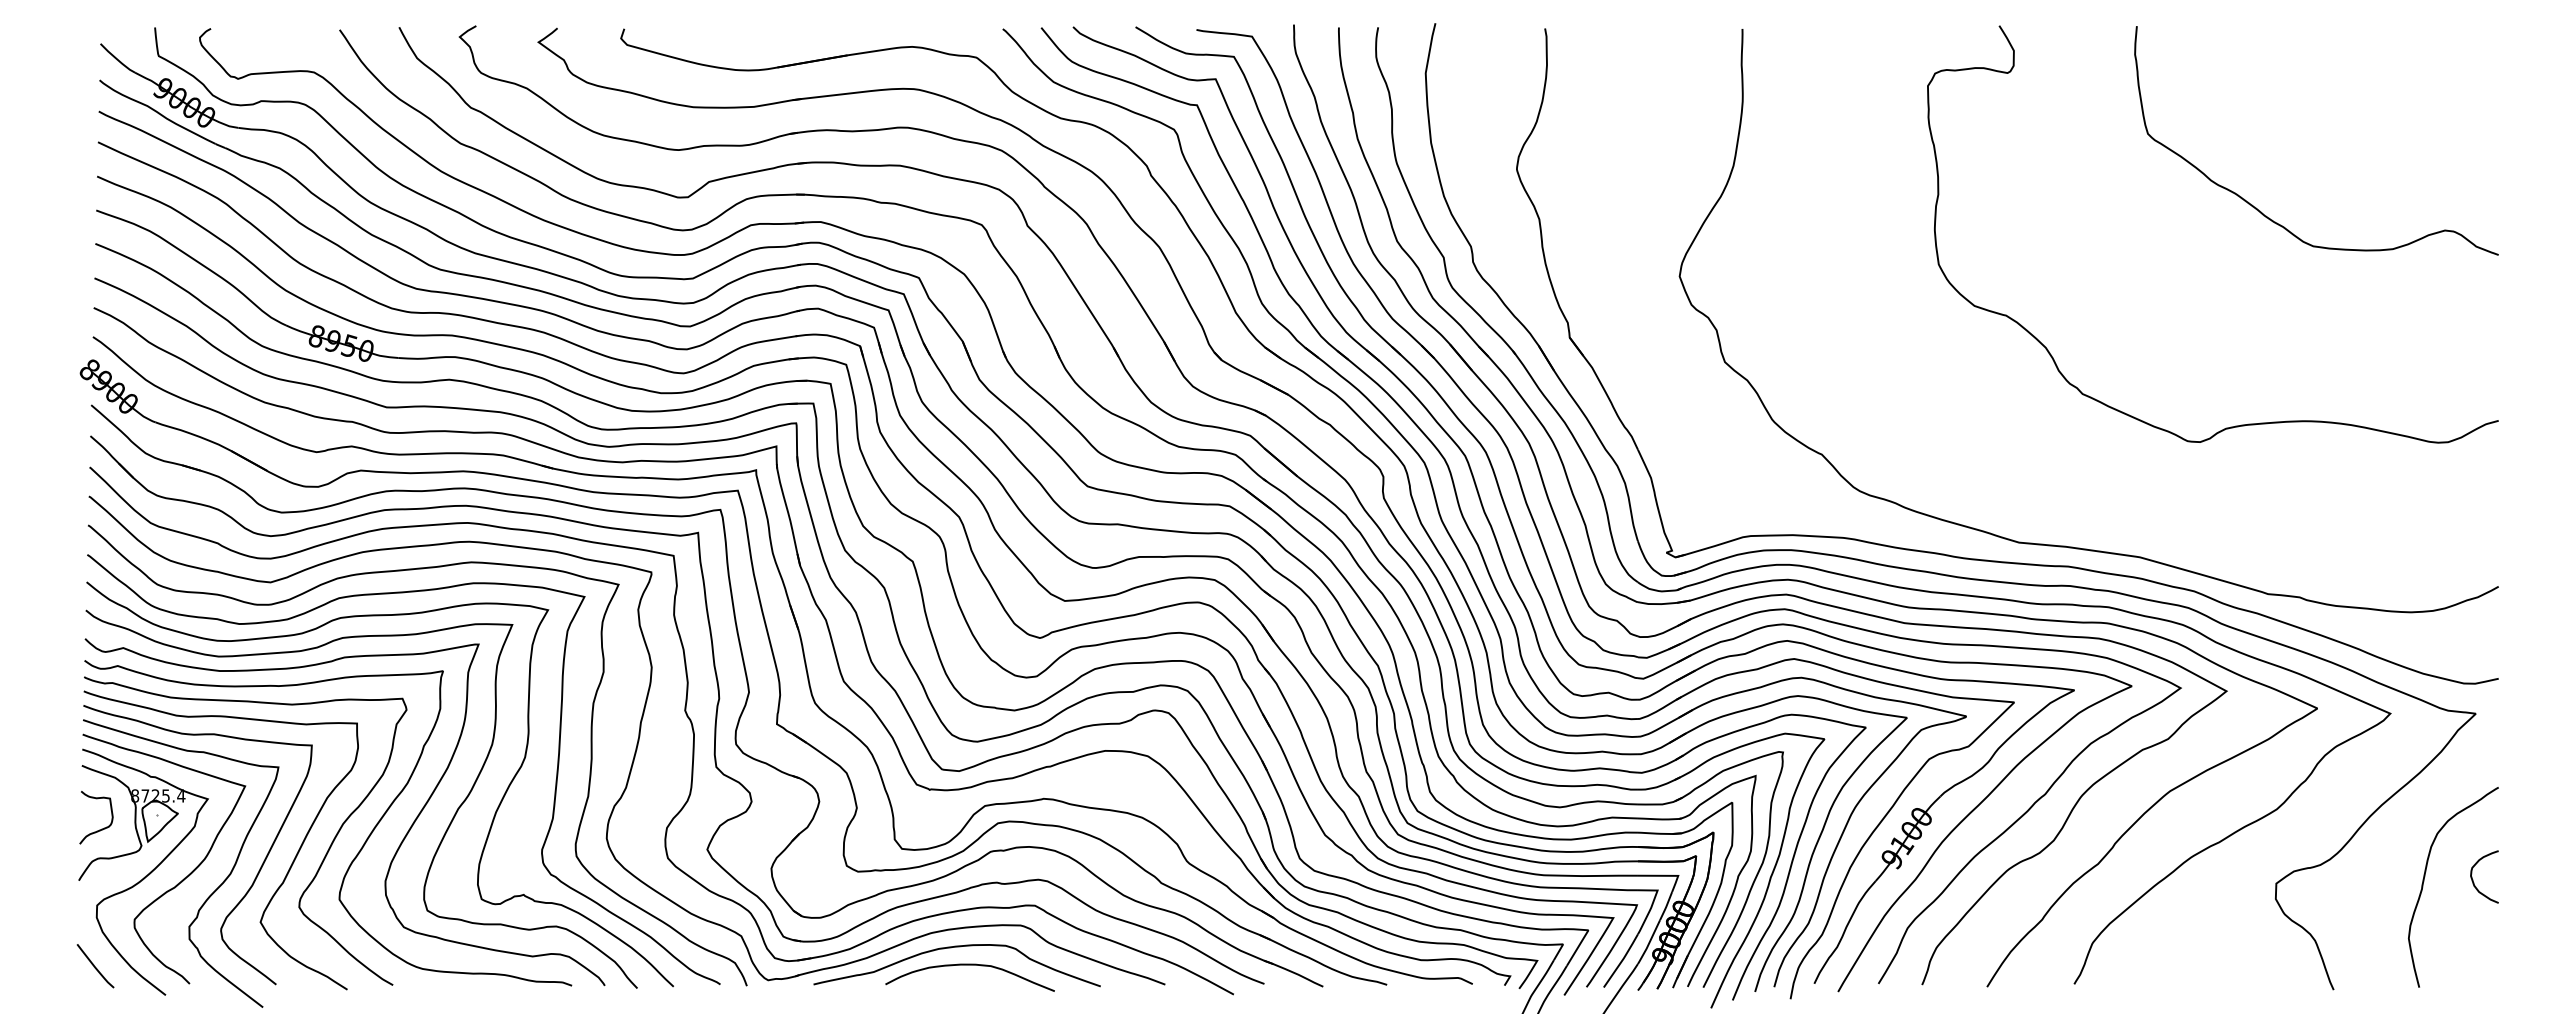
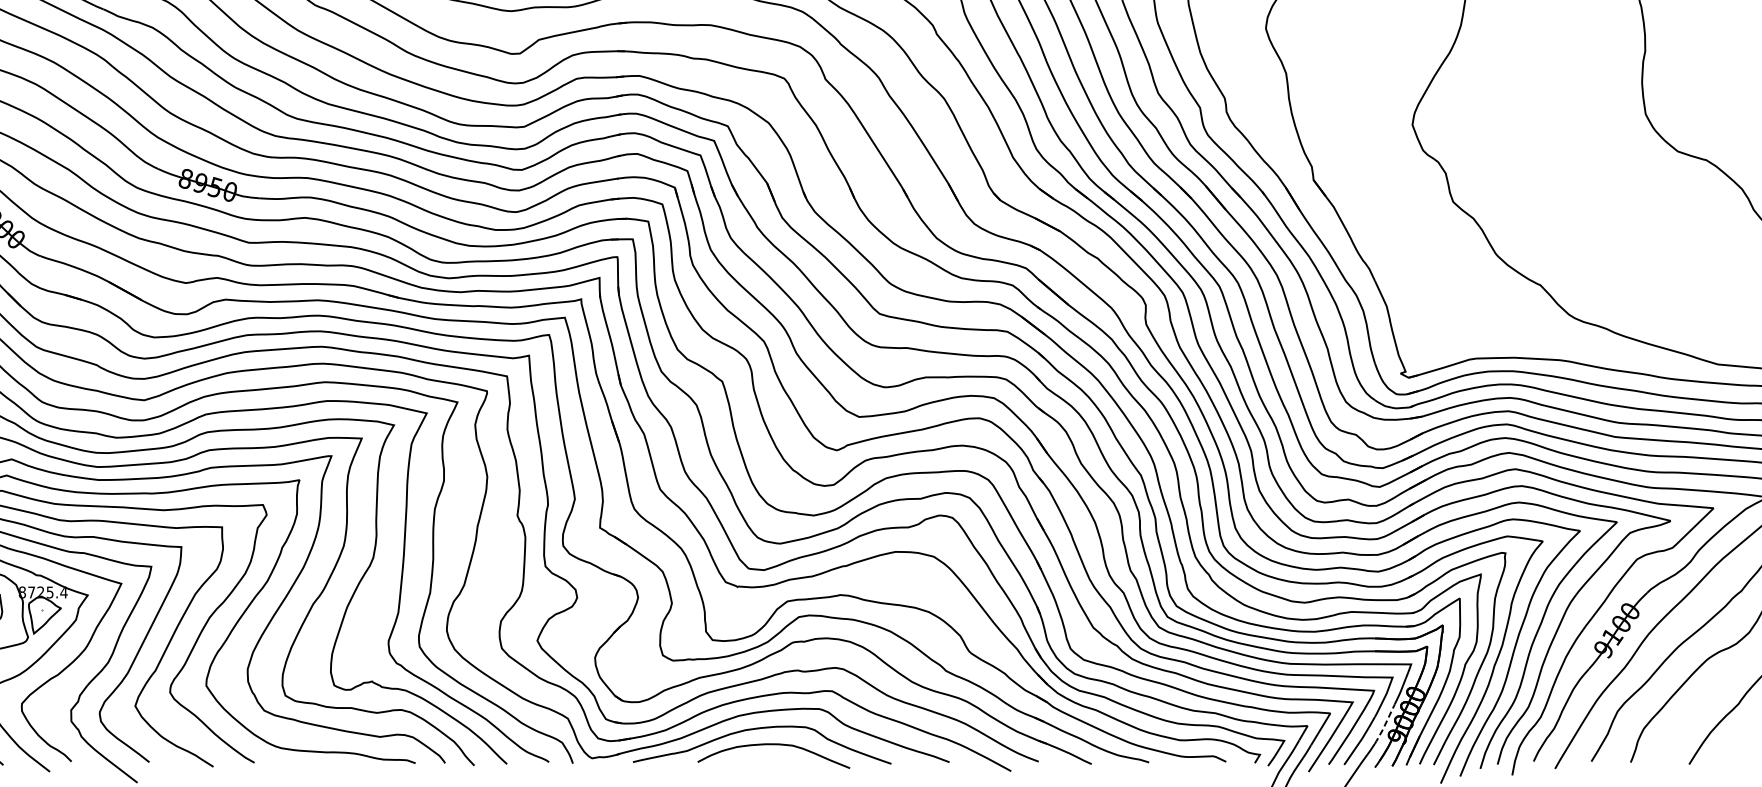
line: (1649, 943) -> (1385, 725), solid -> dashed

